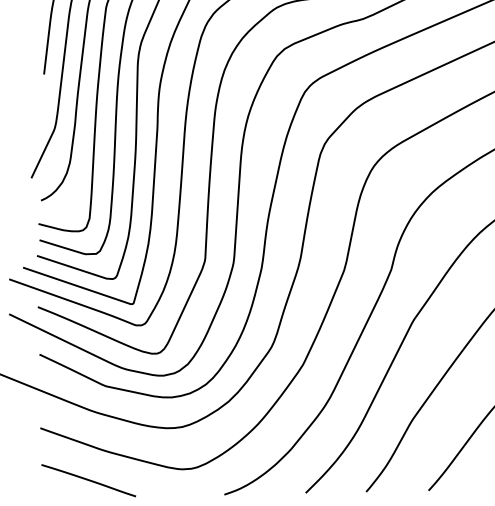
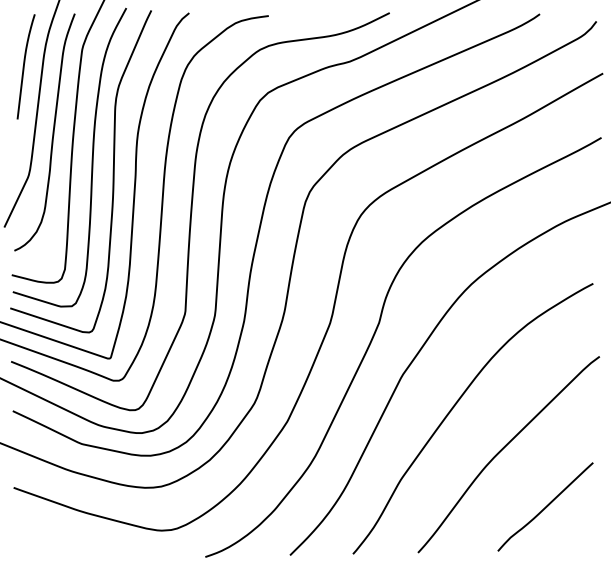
line: (88, 480) -> (63, 542), removed

